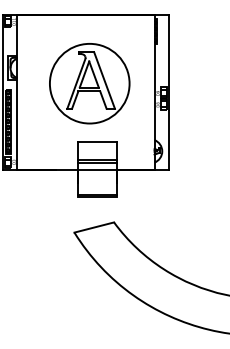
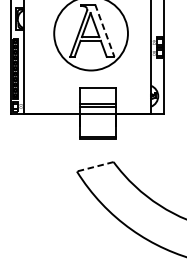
line: (104, 81) -> (104, 31), solid -> dashed
line: (93, 227) -> (94, 166), solid -> dashed

